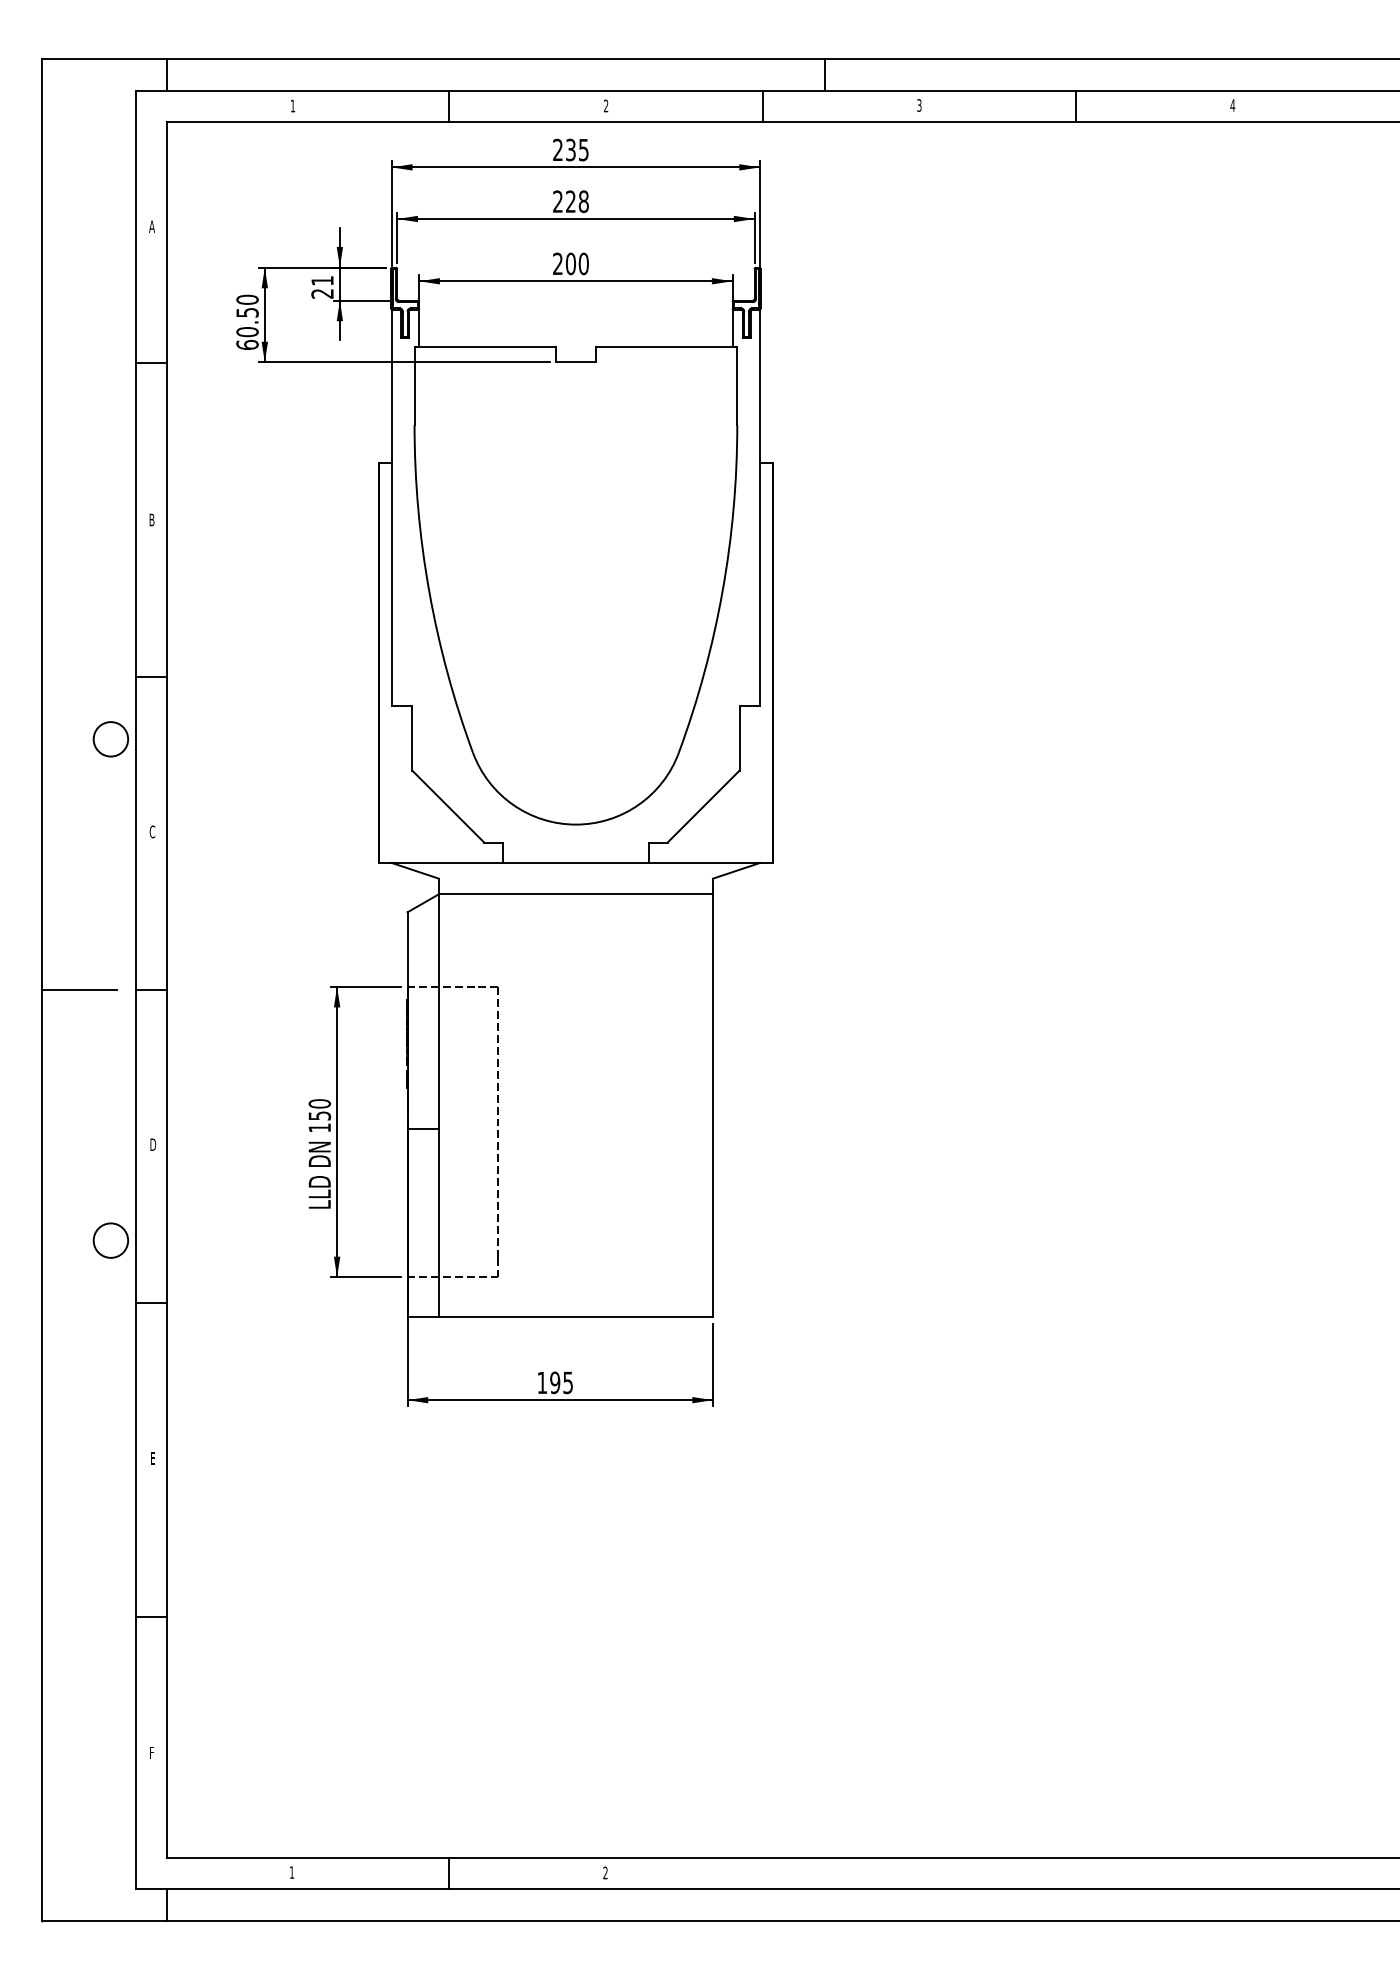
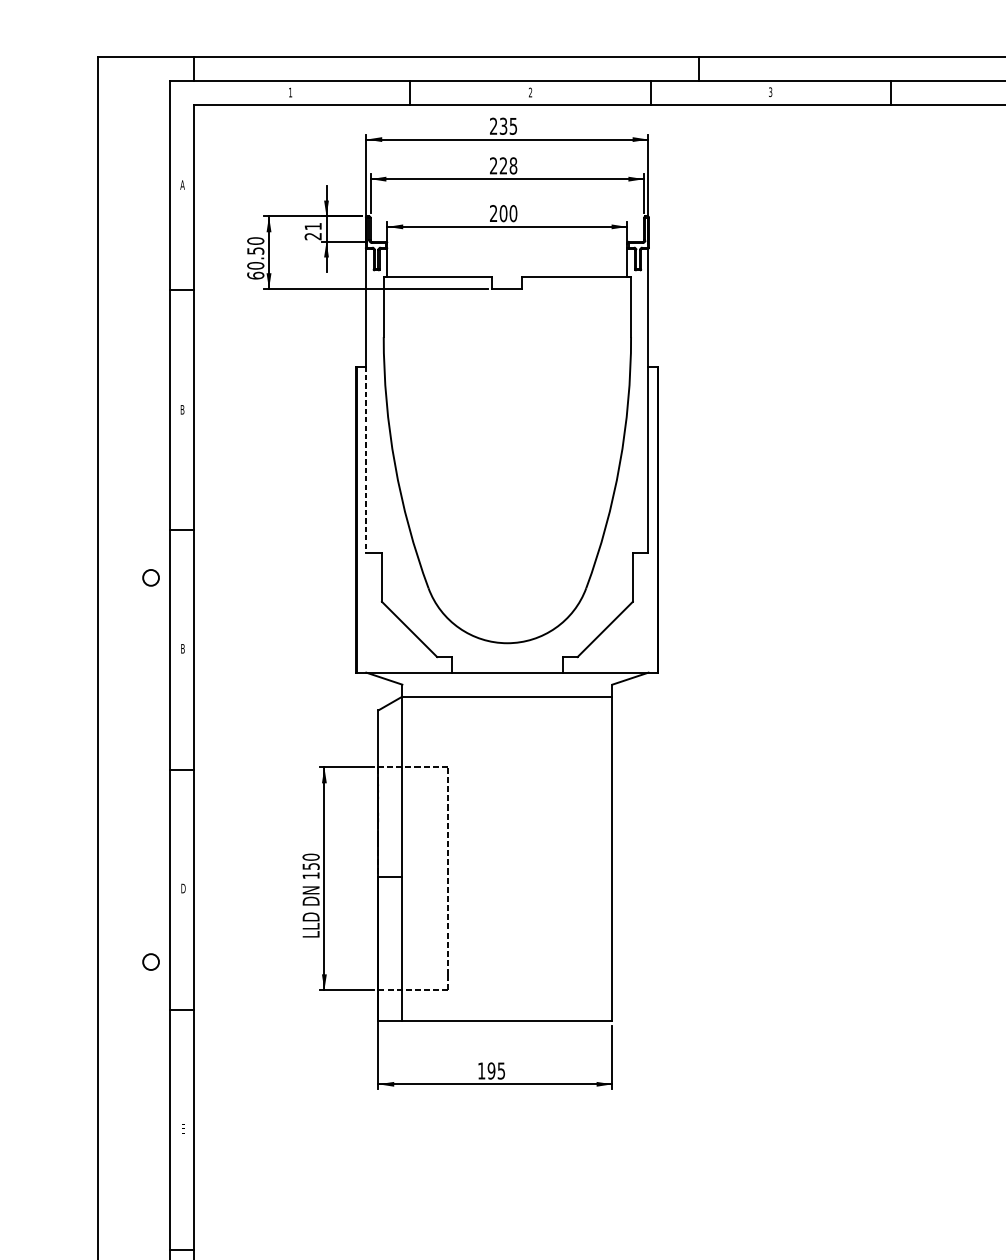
line: (391, 585) -> (366, 460), solid -> dashed
circle: (110, 739) -> (150, 578), size x0.6
text: (152, 831) -> (182, 648), C -> B
line: (79, 990) -> (126, 770), removed
circle: (110, 1240) -> (150, 961), size x0.6

